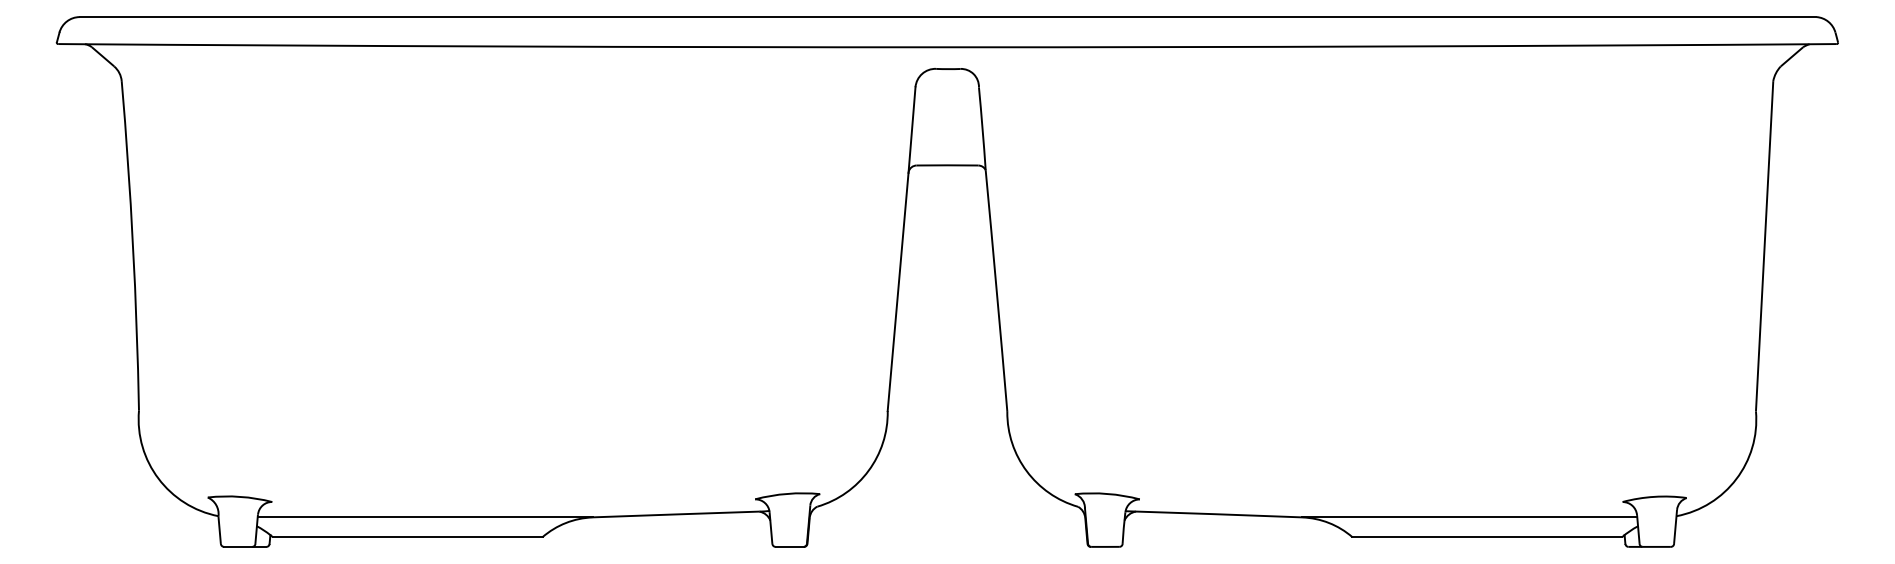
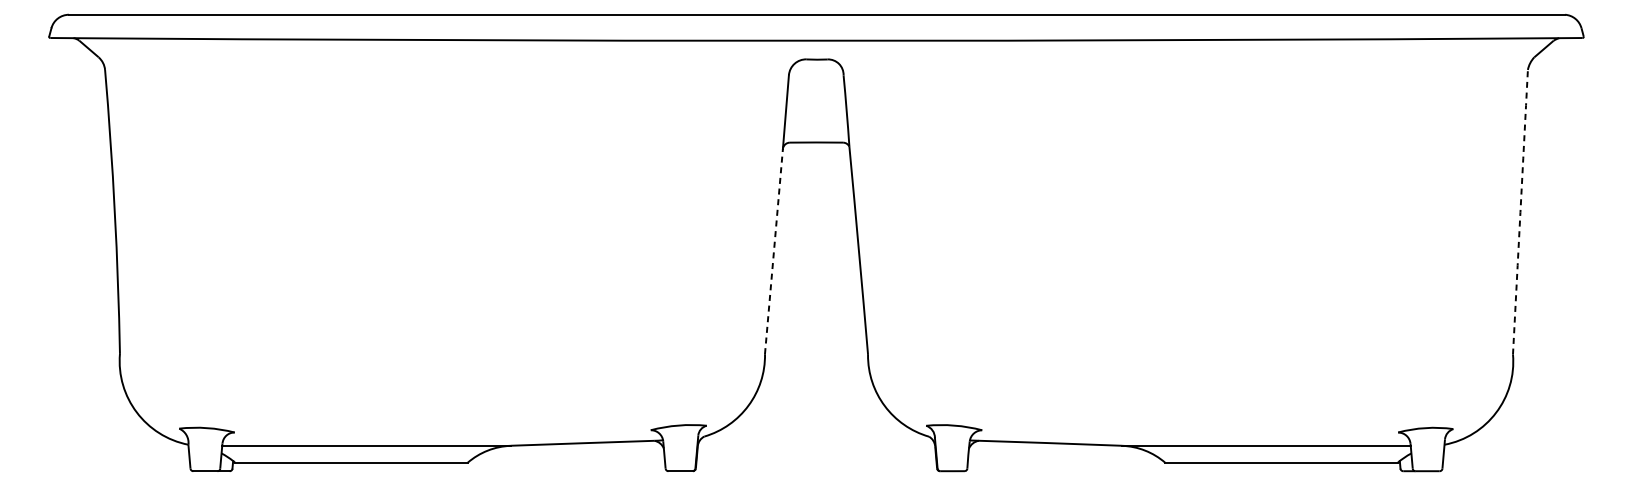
arc: (1764, 246) -> (1520, 212), solid -> dashed
line: (898, 291) -> (774, 251), solid -> dashed

